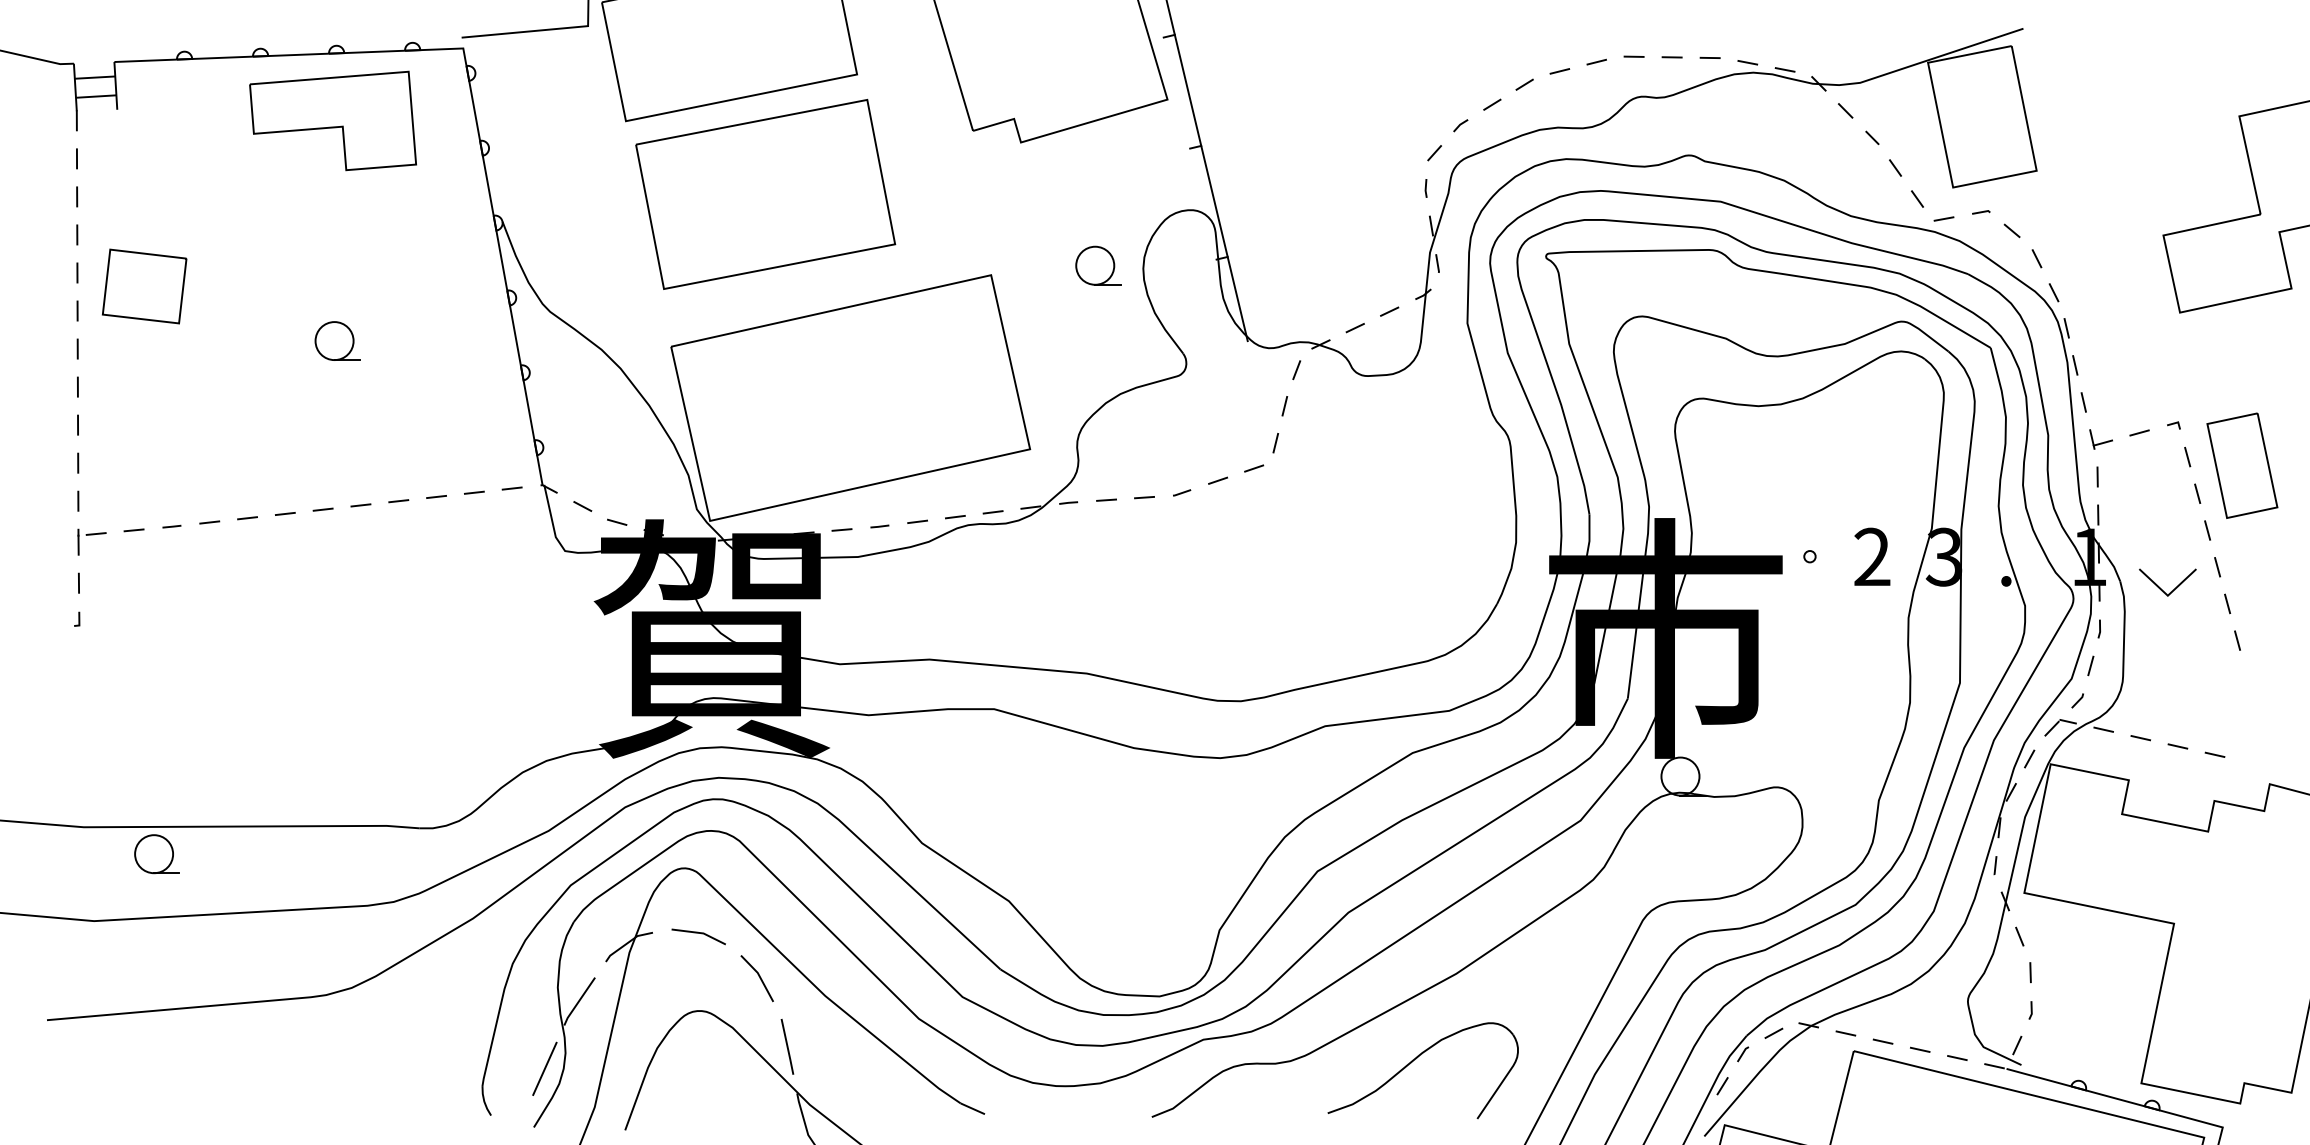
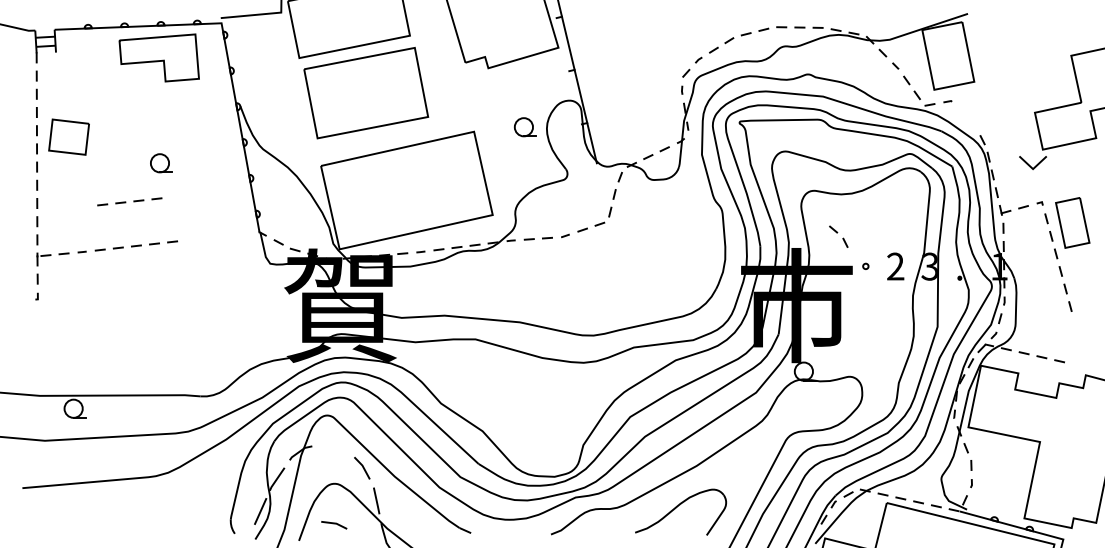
part: (2022, 245) -> (838, 236), moved
part: (454, 494) -> (129, 201), moved
line: (2162, 588) -> (1030, 165), moved
line: (699, 935) -> (334, 524), moved

